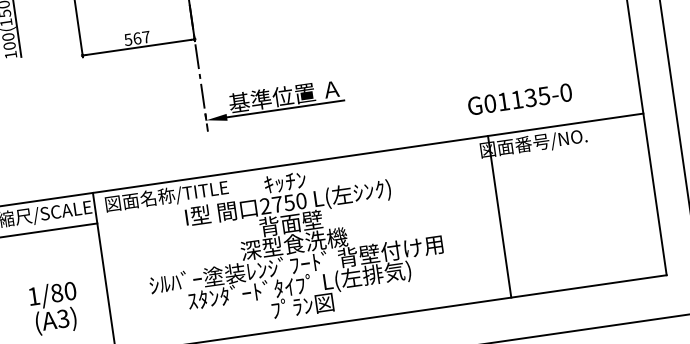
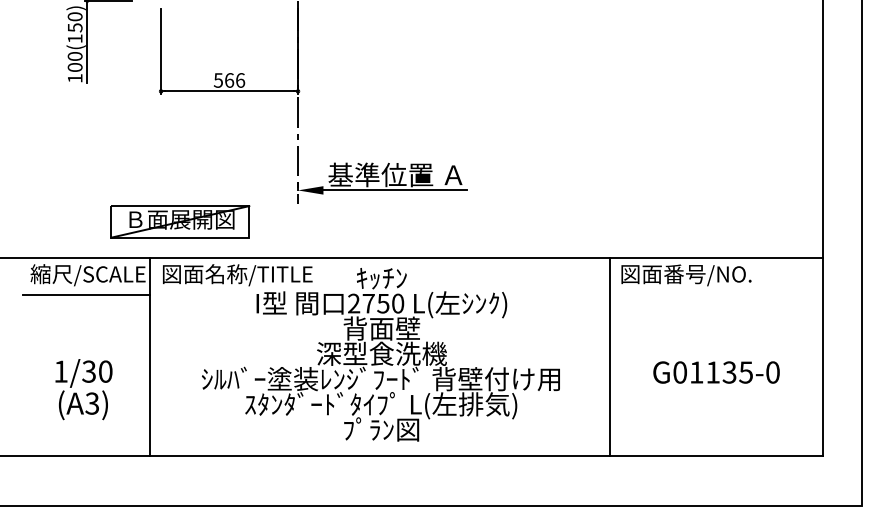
text: (146, 37) -> (240, 80), 567 -> 566
text: (519, 99) -> (716, 372), moved
part: (113, 159) -> (180, 221), added
line: (499, 216) -> (609, 356), moved
text: (57, 292) -> (89, 371), 1/80 -> 1/30

